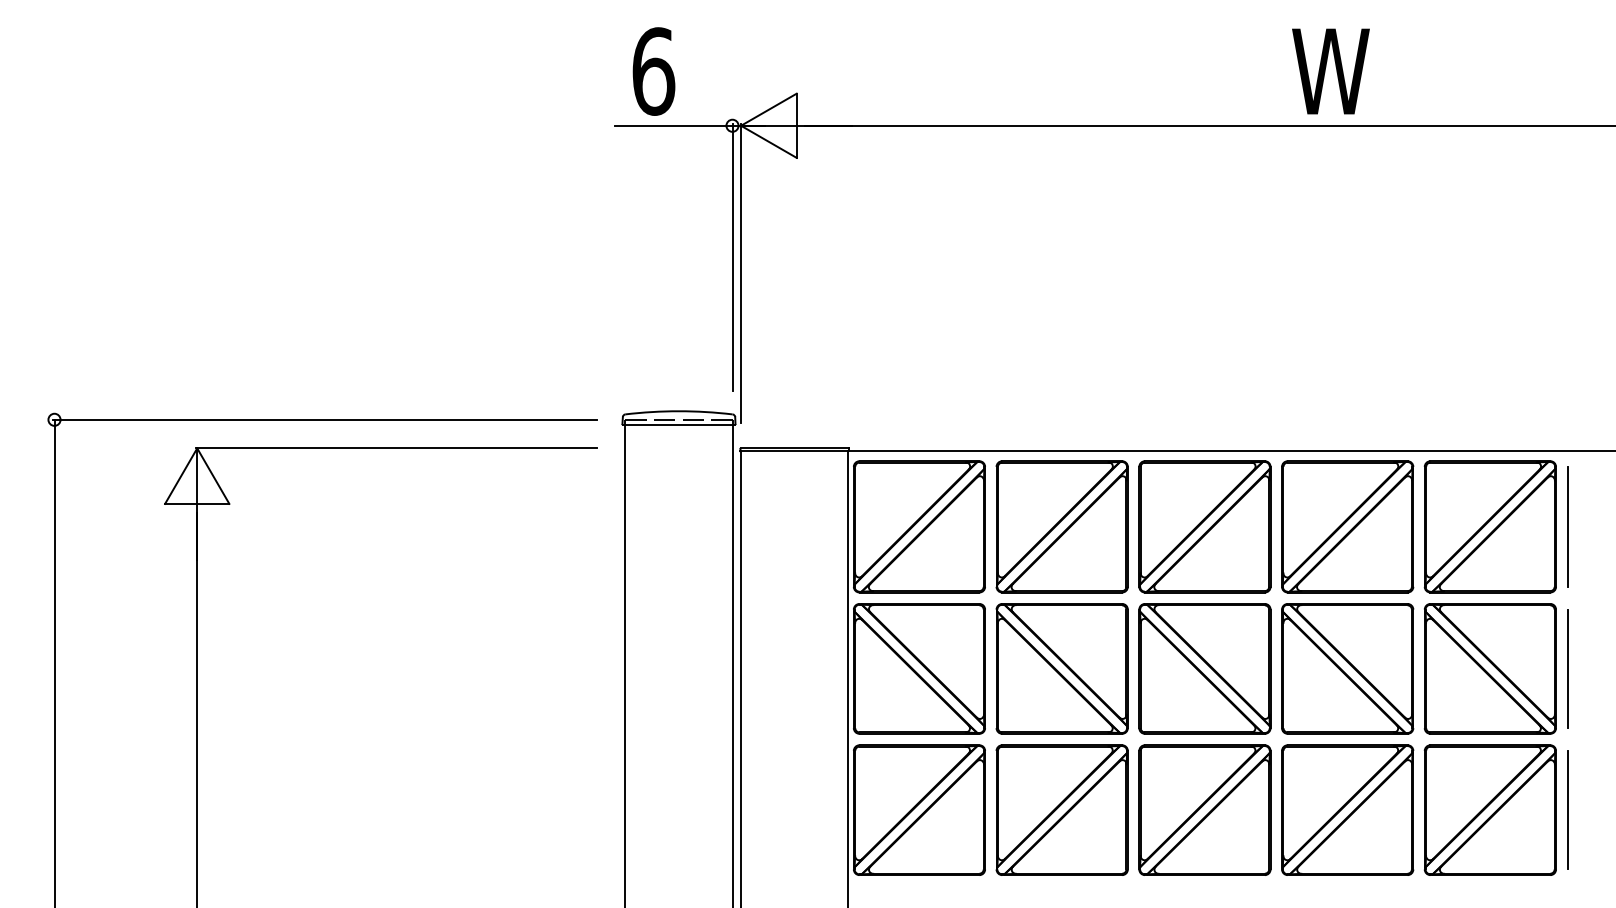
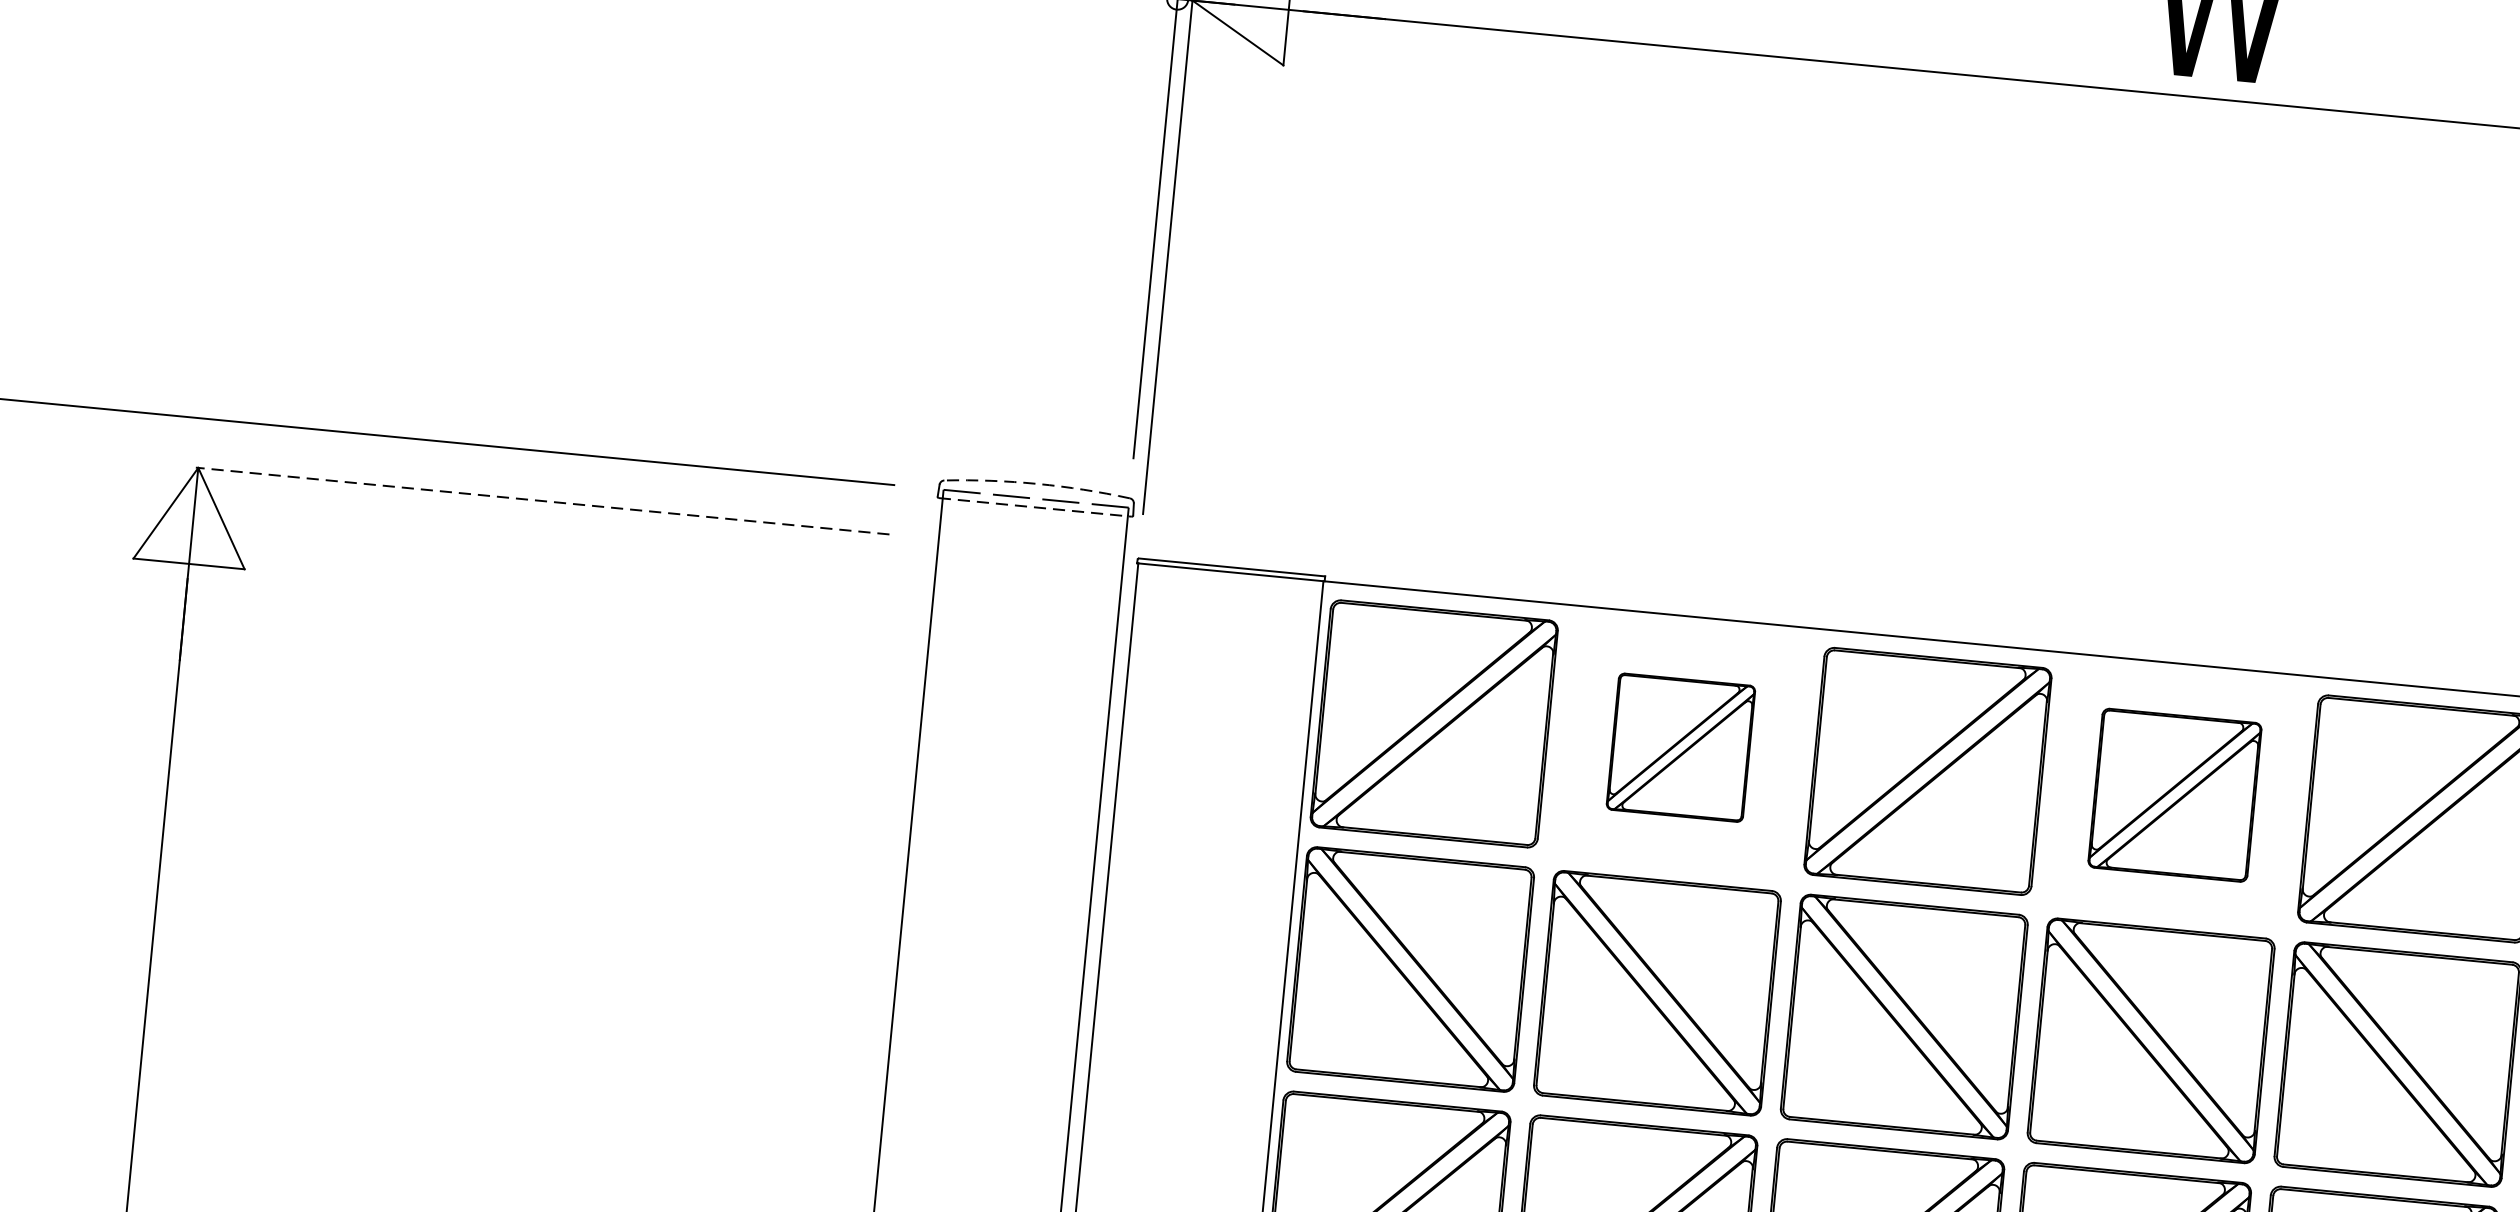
arc: (678, 411) -> (1036, 484), solid -> dashed
line: (678, 424) -> (1034, 506), solid -> dashed
line: (396, 448) -> (542, 501), solid -> dashed
part: (1061, 526) -> (1679, 746), size x0.6
part: (1347, 526) -> (2174, 794), size x0.7

